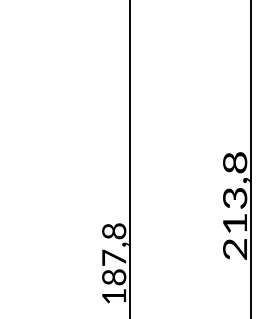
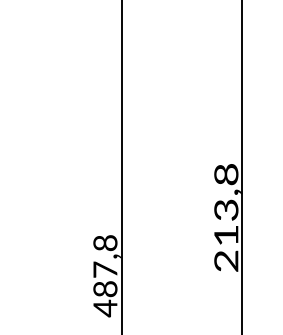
text: (114, 296) -> (105, 308), 187,8 -> 487,8

